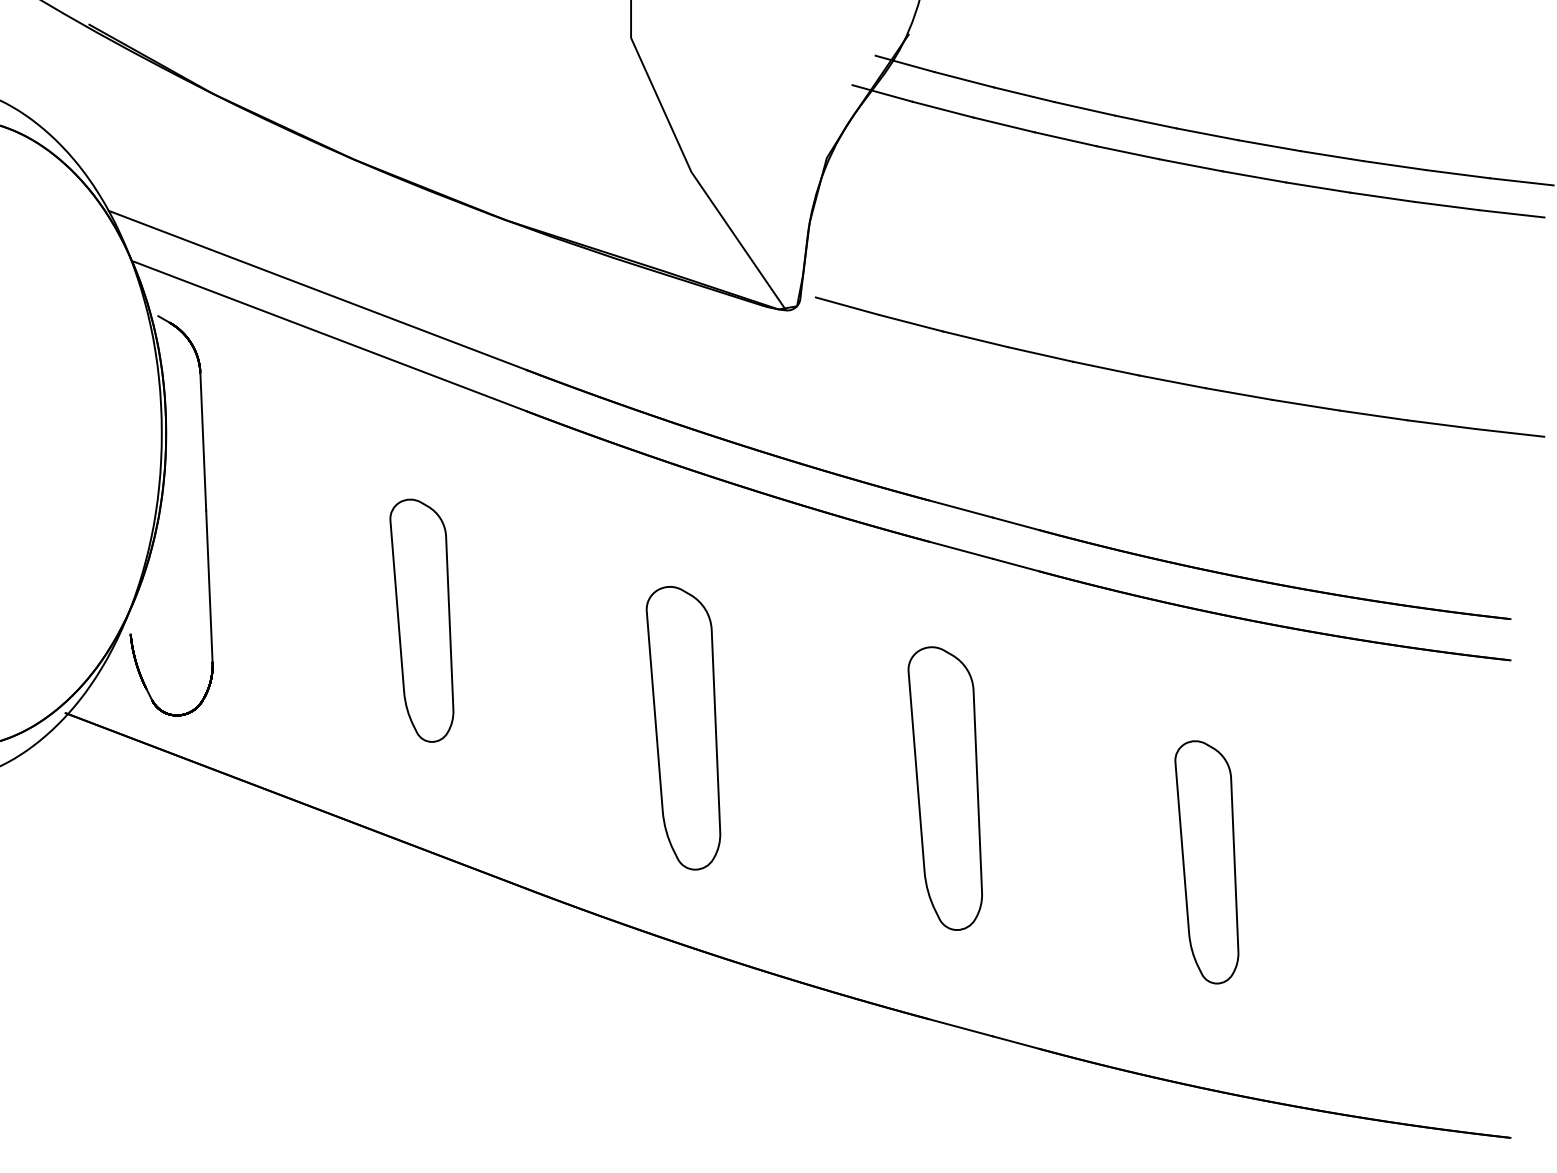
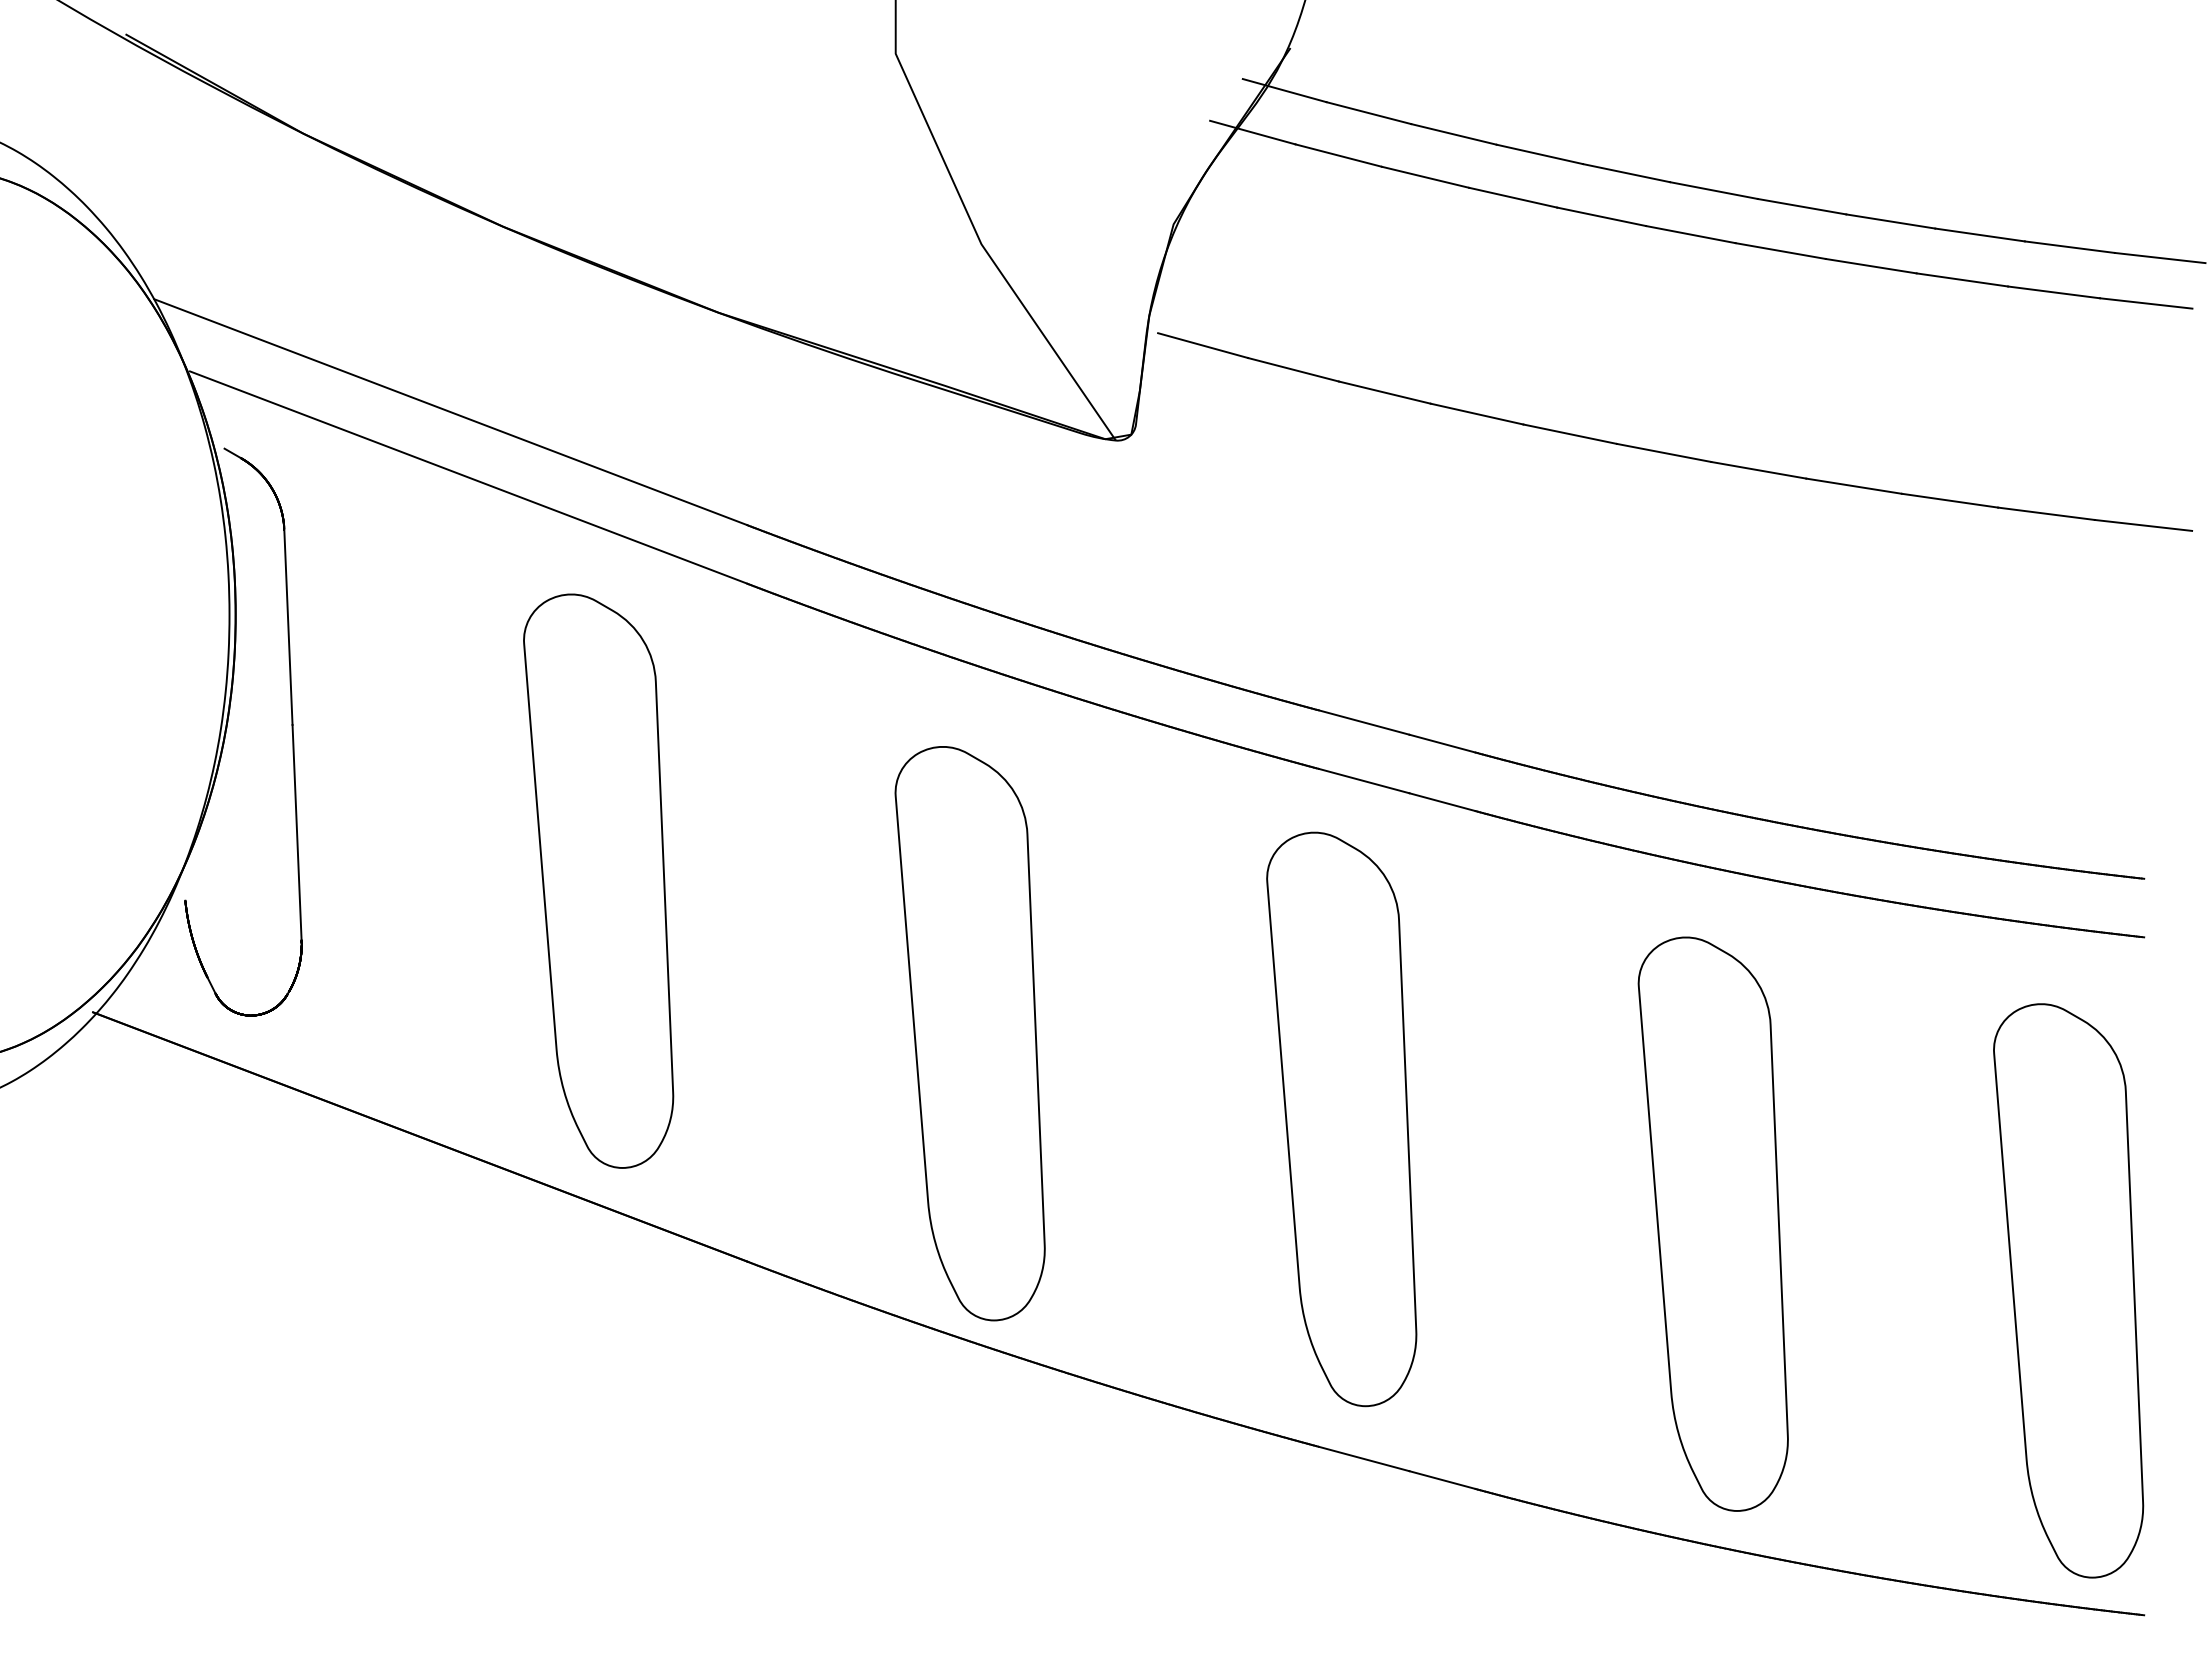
part: (1175, 381) -> (1668, 452), moved
part: (421, 620) -> (598, 880), size x1.67
part: (683, 728) -> (969, 1033), size x1.43
part: (945, 788) -> (1341, 1119), size x1.43
part: (1206, 861) -> (1712, 1223), size x1.67
part: (1457, 909) -> (2068, 1290), added

